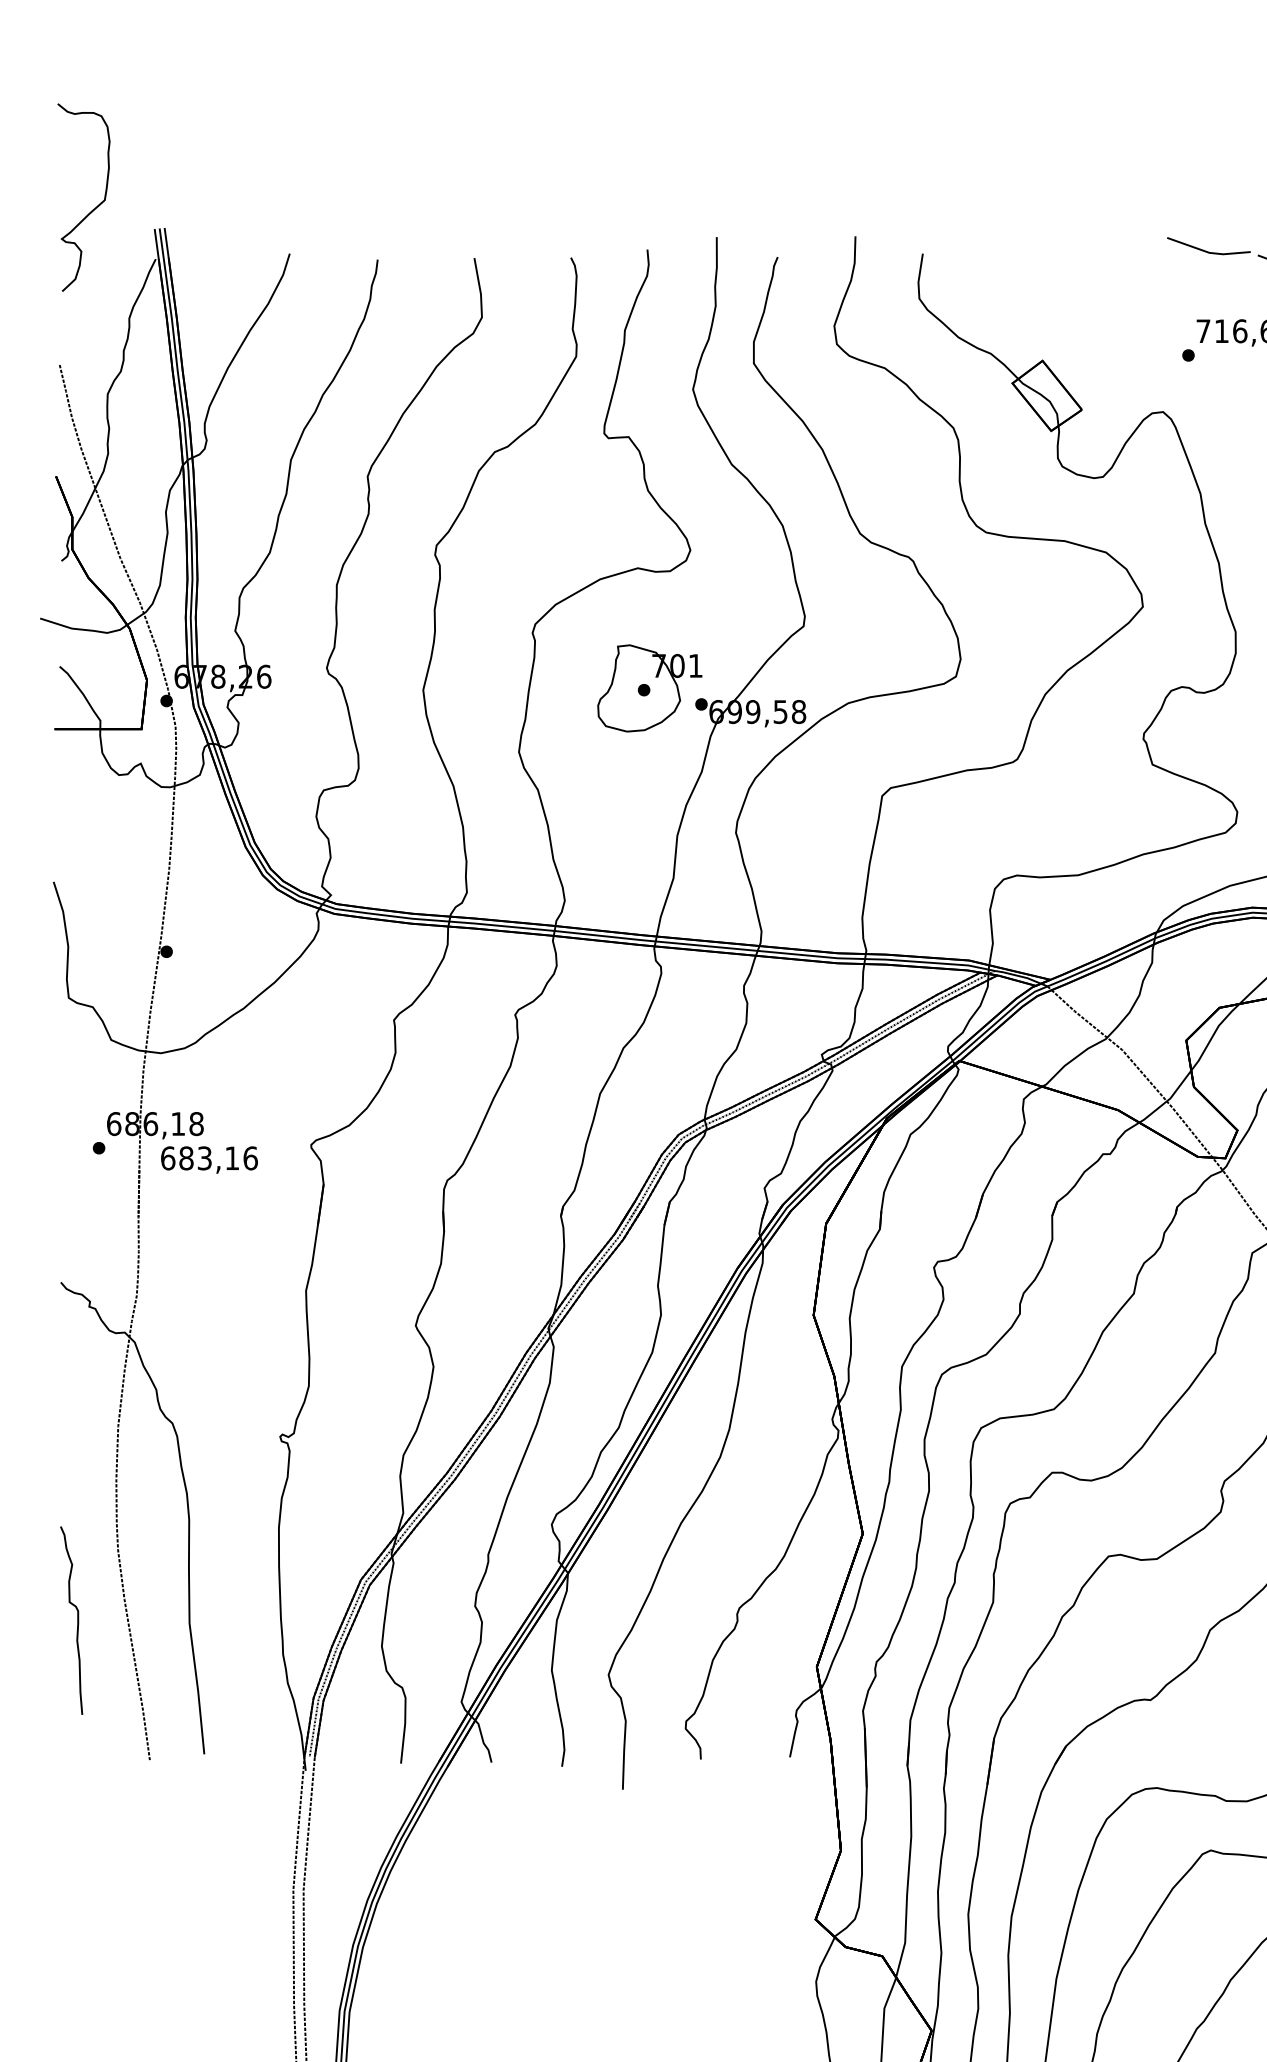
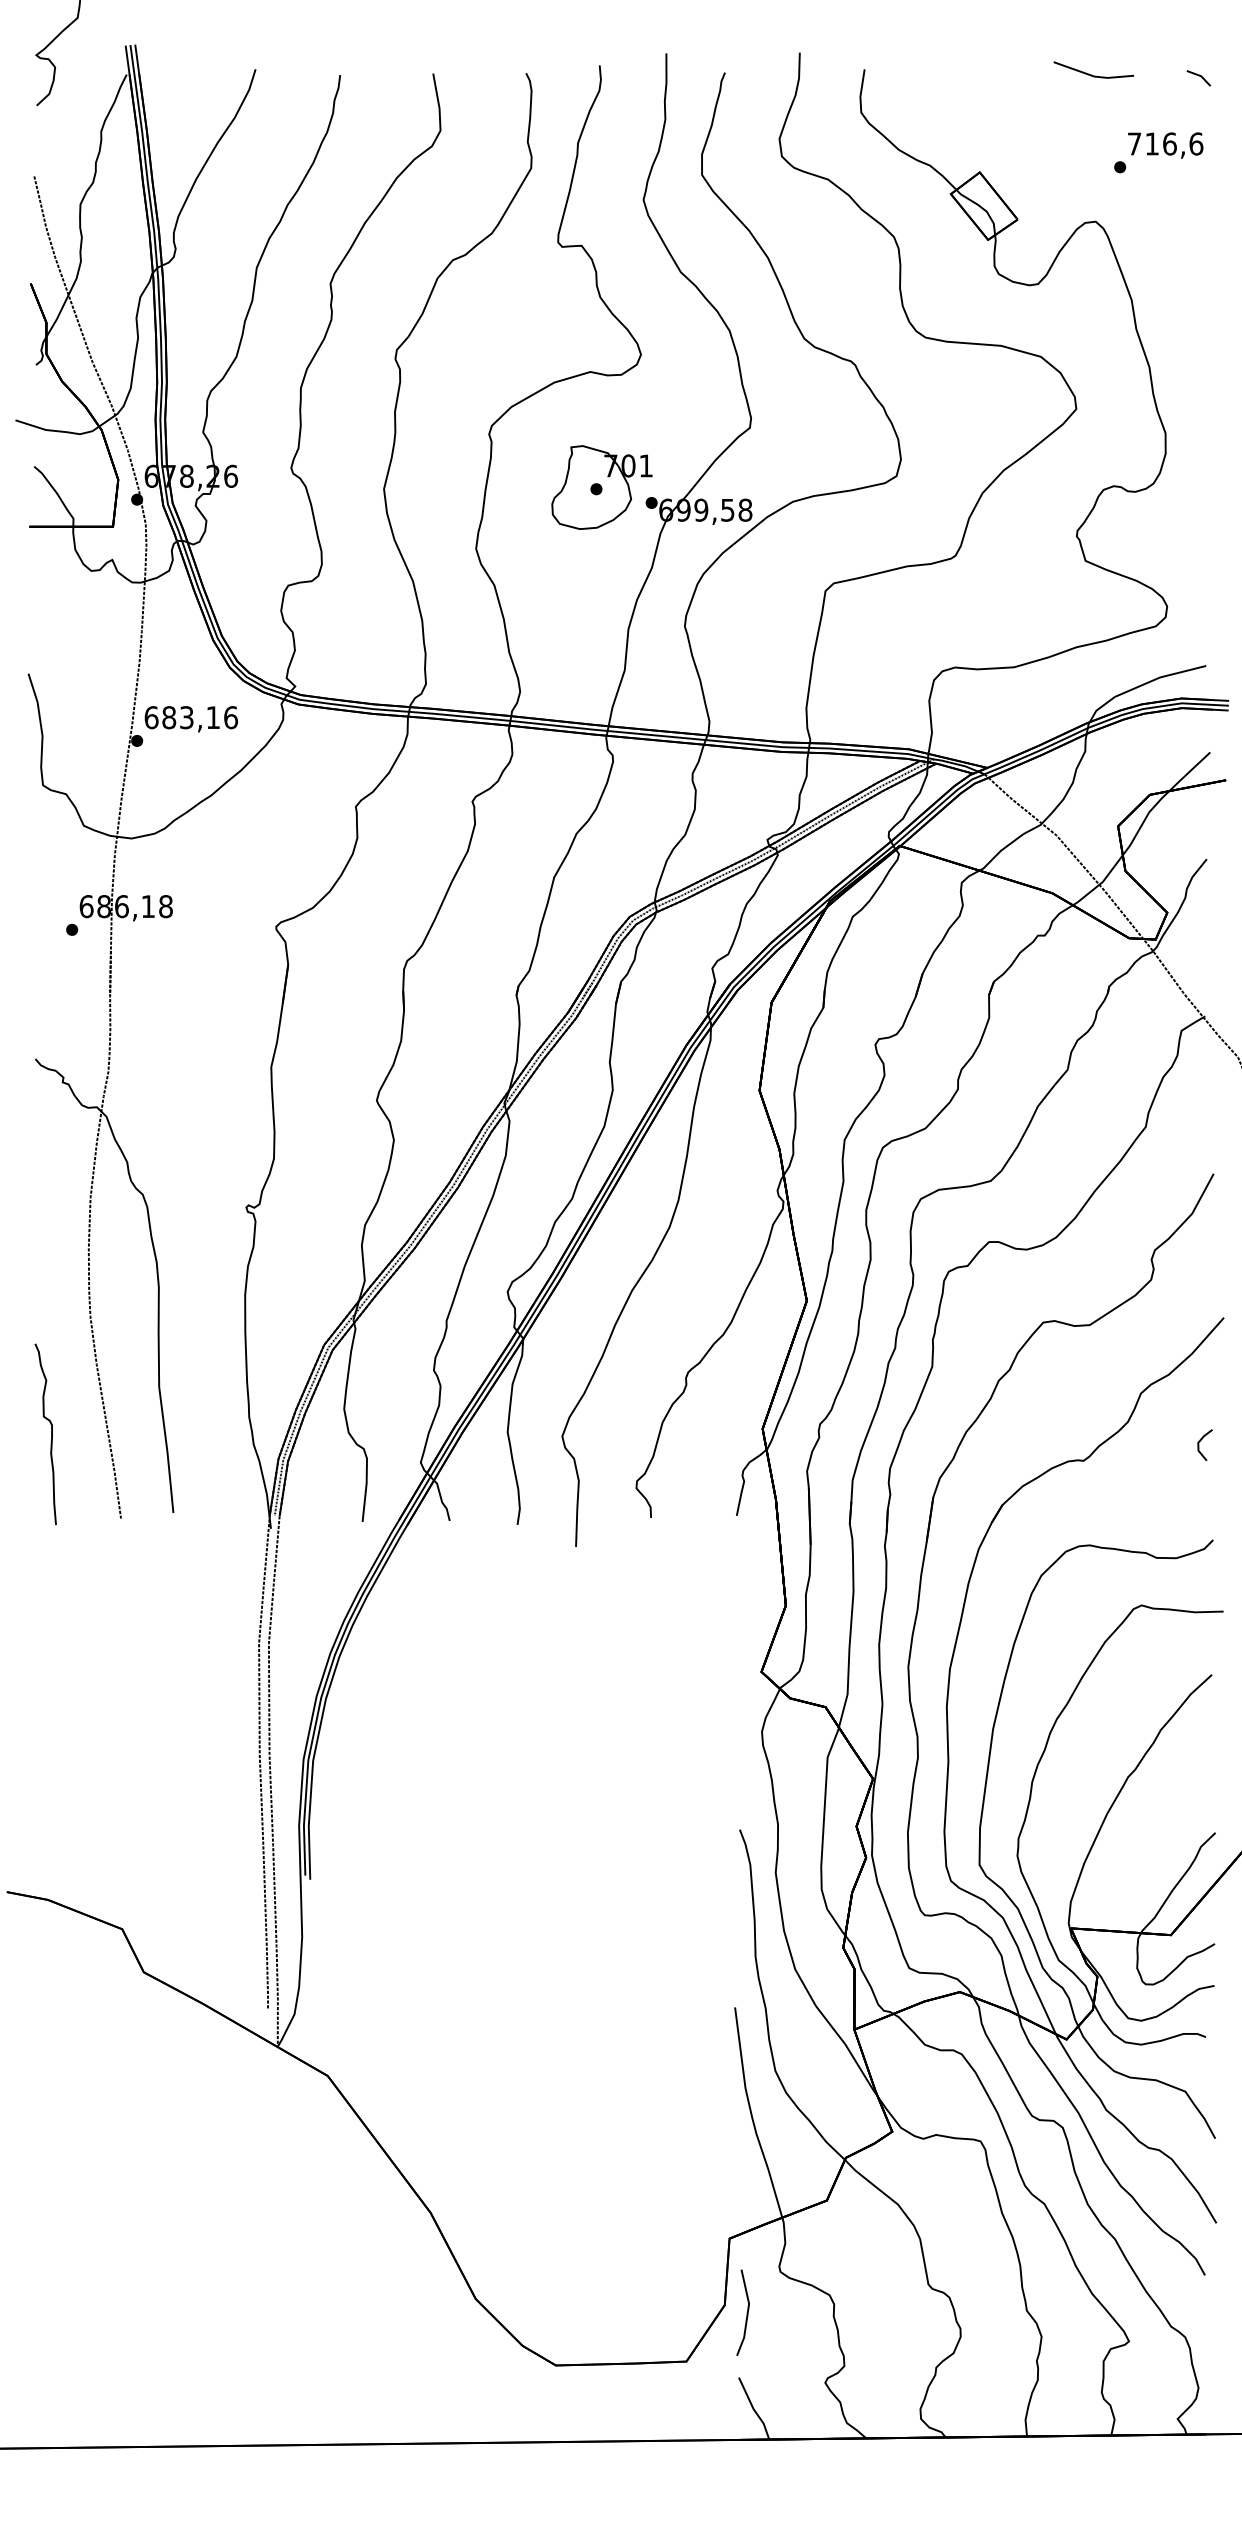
line: (1206, 250) -> (1091, 74), moved
text: (208, 1160) -> (190, 719), moved
part: (71, 1619) -> (45, 1433), moved

